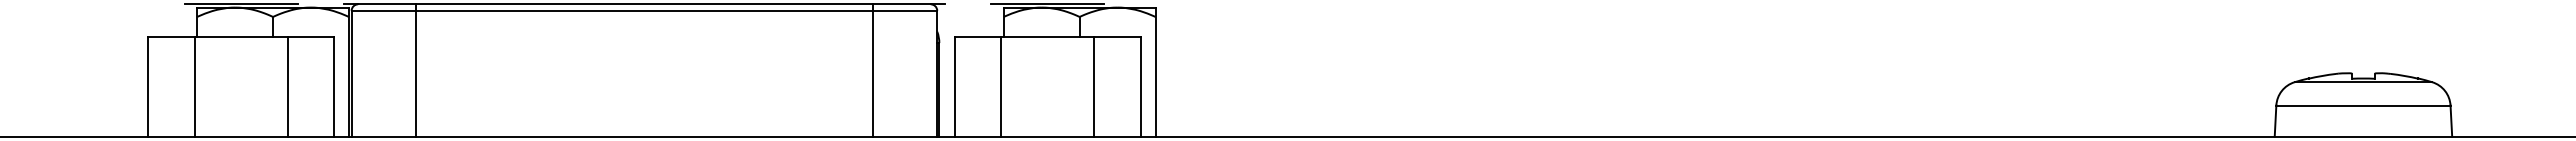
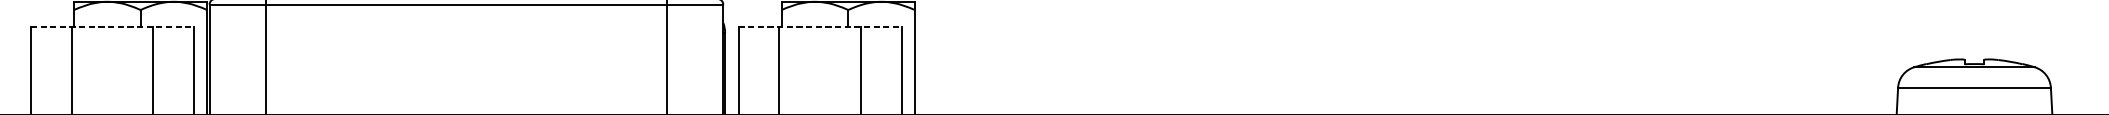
line: (241, 36) -> (112, 27), solid -> dashed
line: (1048, 36) -> (820, 27), solid -> dashed

